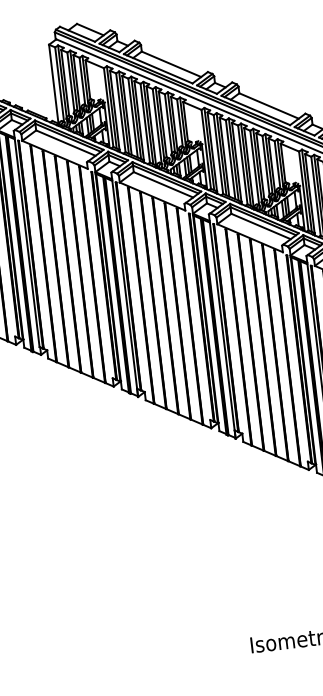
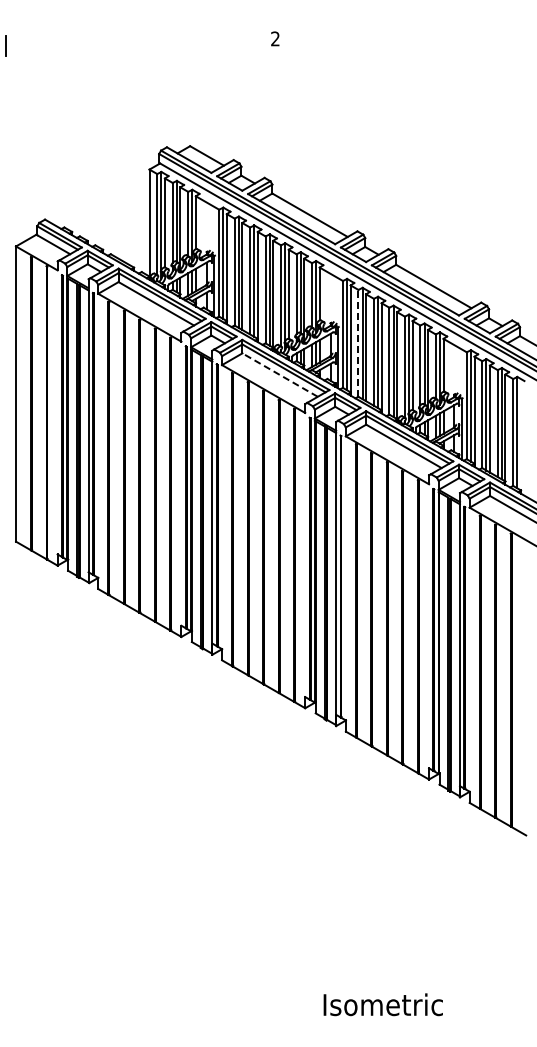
line: (218, 153) -> (358, 342), solid -> dashed
line: (163, 185) -> (280, 375), solid -> dashed

